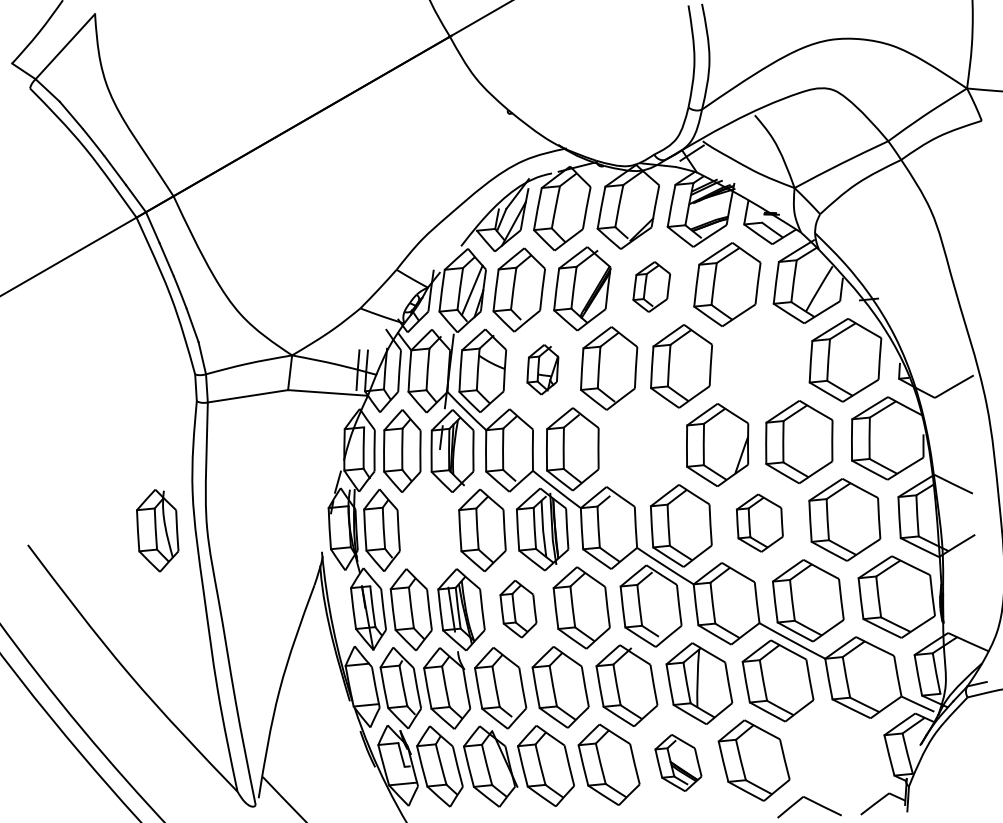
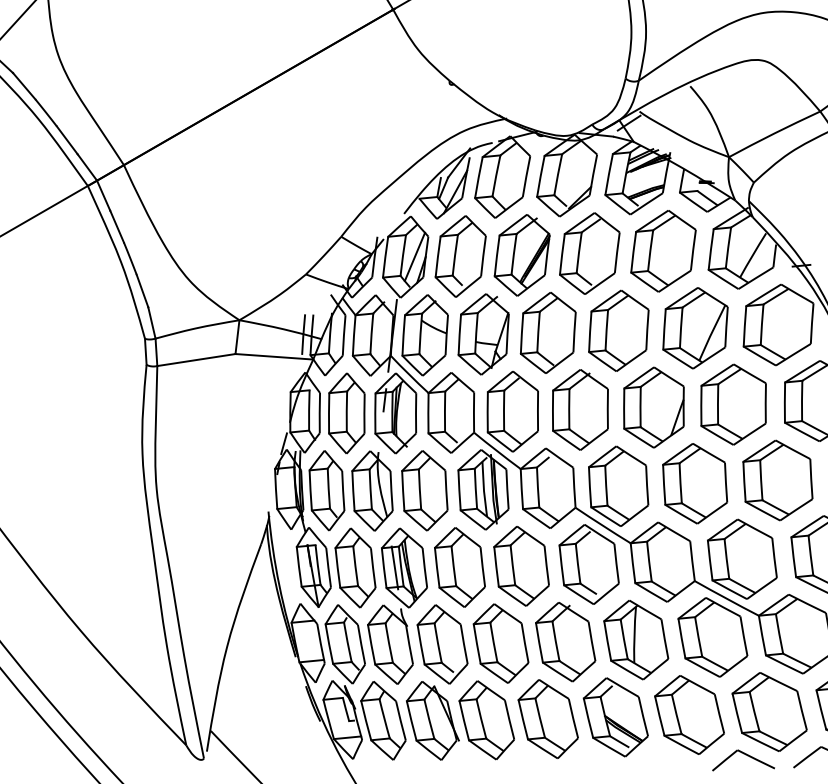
part: (651, 286) -> (589, 253), size x1.67
part: (760, 363) -> (695, 328), added
part: (542, 369) -> (483, 333), size x1.67
part: (642, 447) -> (580, 409), added
part: (759, 522) -> (694, 483), size x1.43
part: (157, 530) -> (372, 490), moved
part: (518, 608) -> (459, 566), size x1.43
part: (836, 757) -> (769, 711), added
part: (678, 762) -> (615, 716), size x1.43

